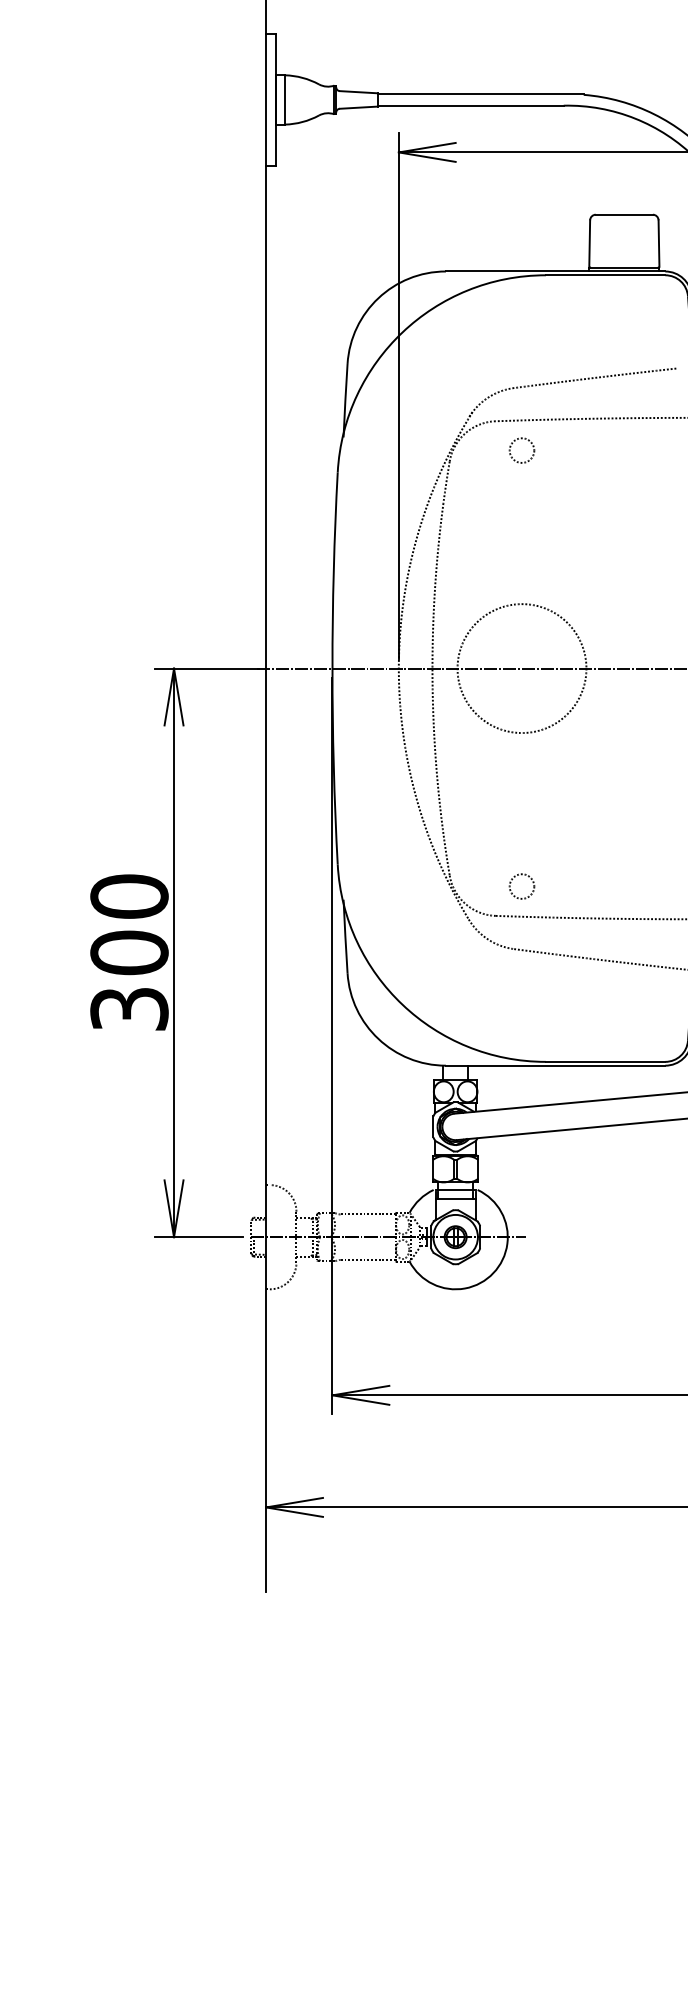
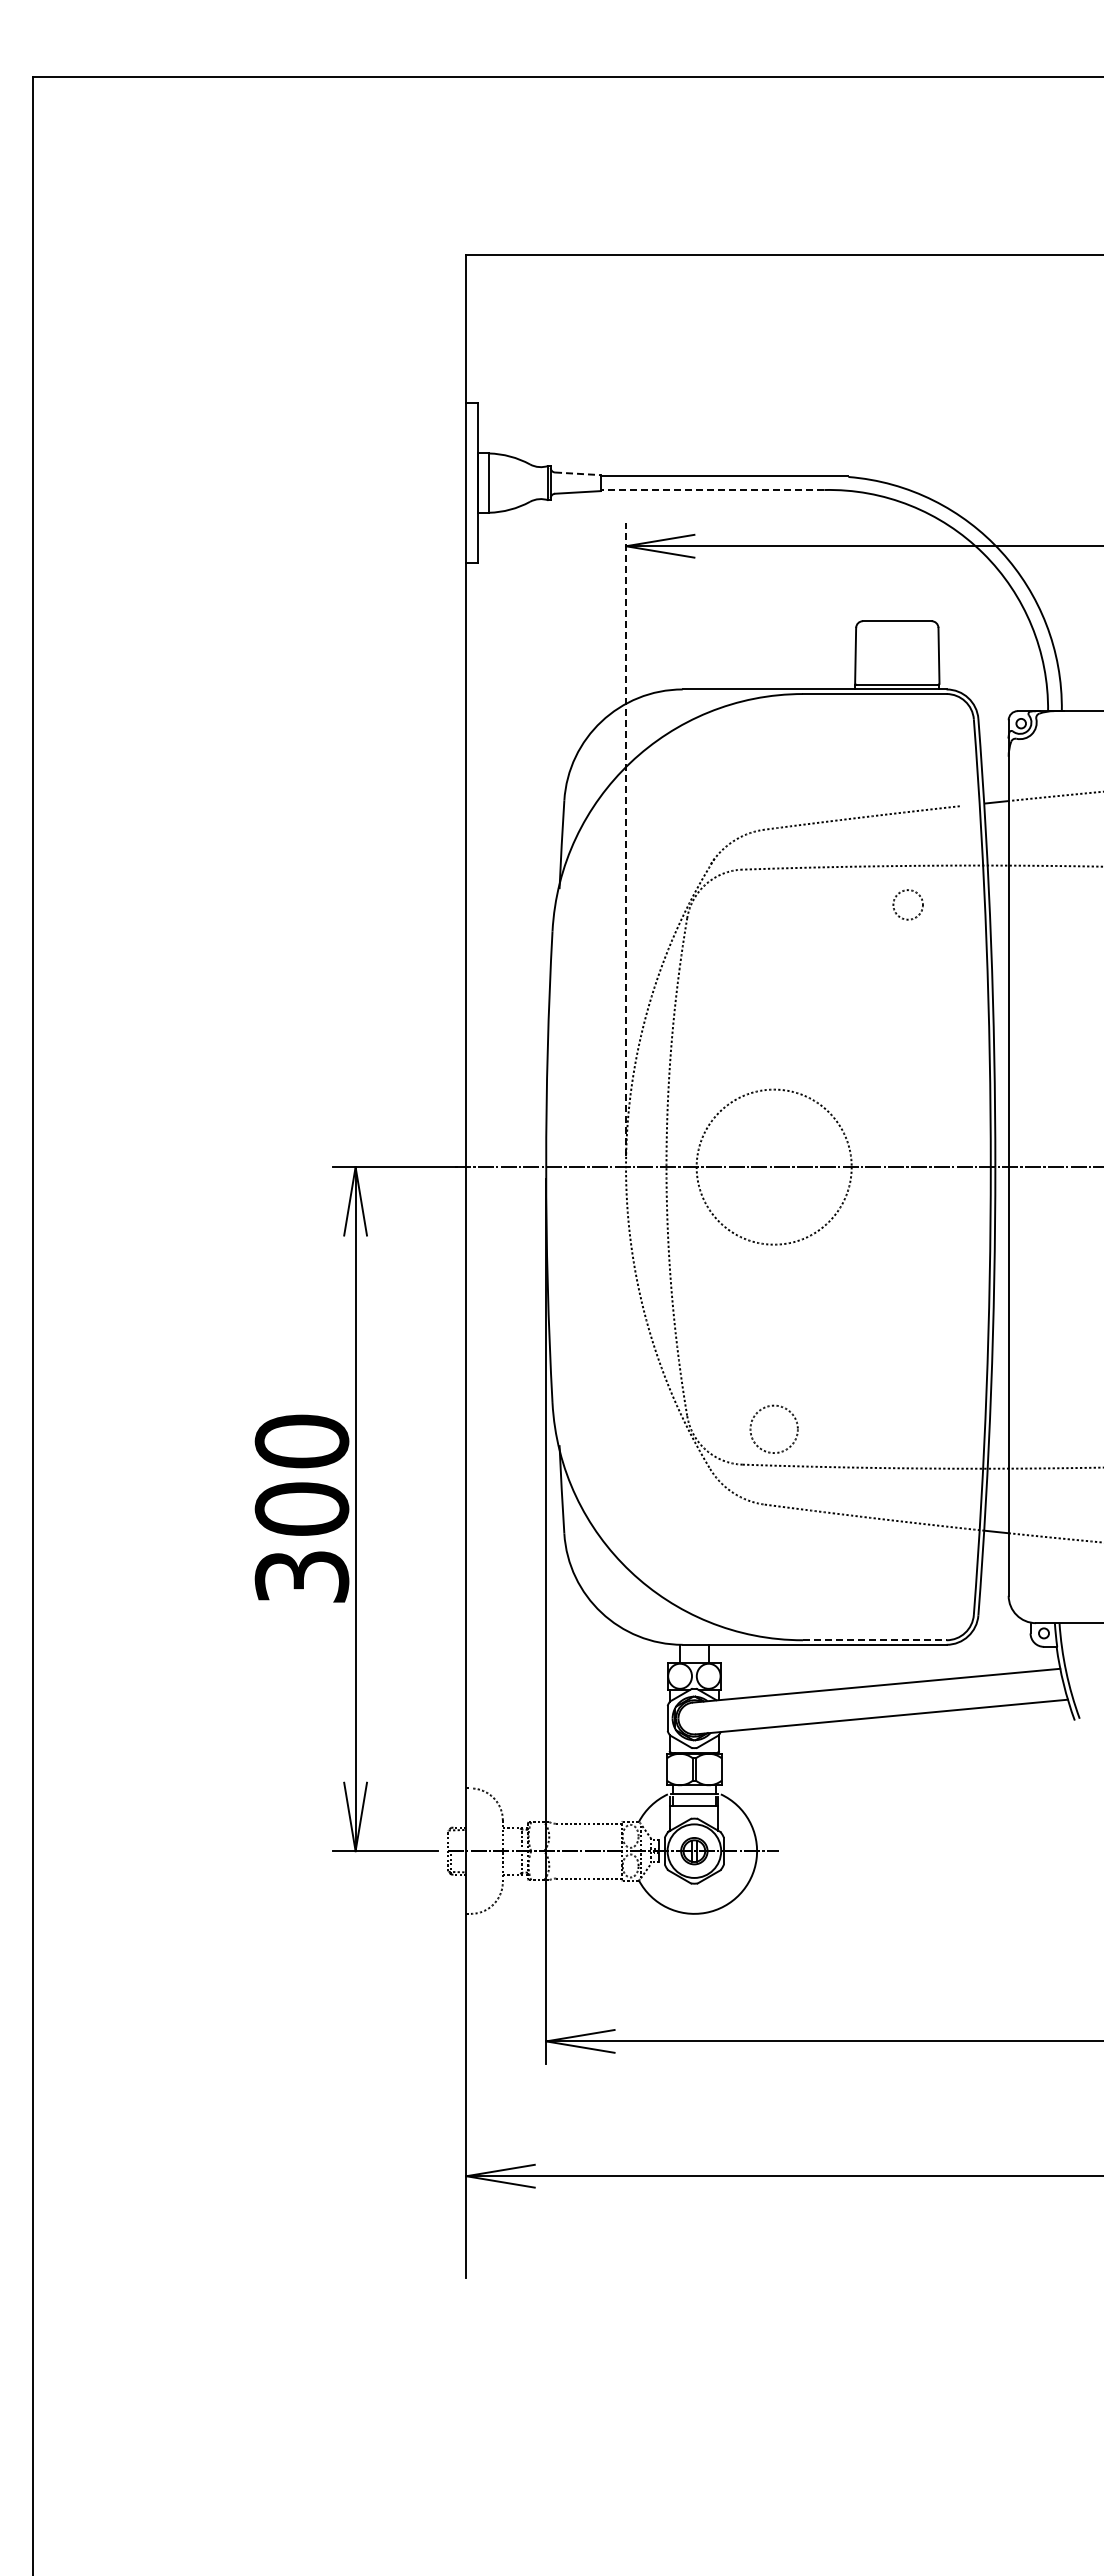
line: (358, 91) -> (577, 473), solid -> dashed
line: (470, 105) -> (712, 489), solid -> dashed
line: (399, 396) -> (626, 839), solid -> dashed
circle: (521, 450) -> (907, 904), moved
circle: (522, 886) -> (774, 1429), size x1.6
line: (605, 1062) -> (874, 1640), solid -> dashed

